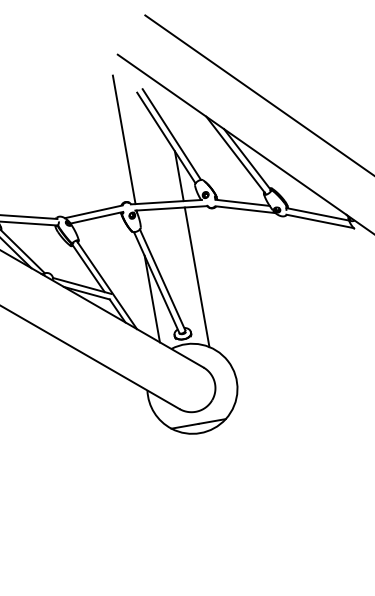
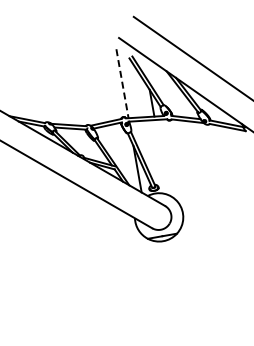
line: (124, 141) -> (122, 84), solid -> dashed
line: (196, 277) -> (161, 157), removed

